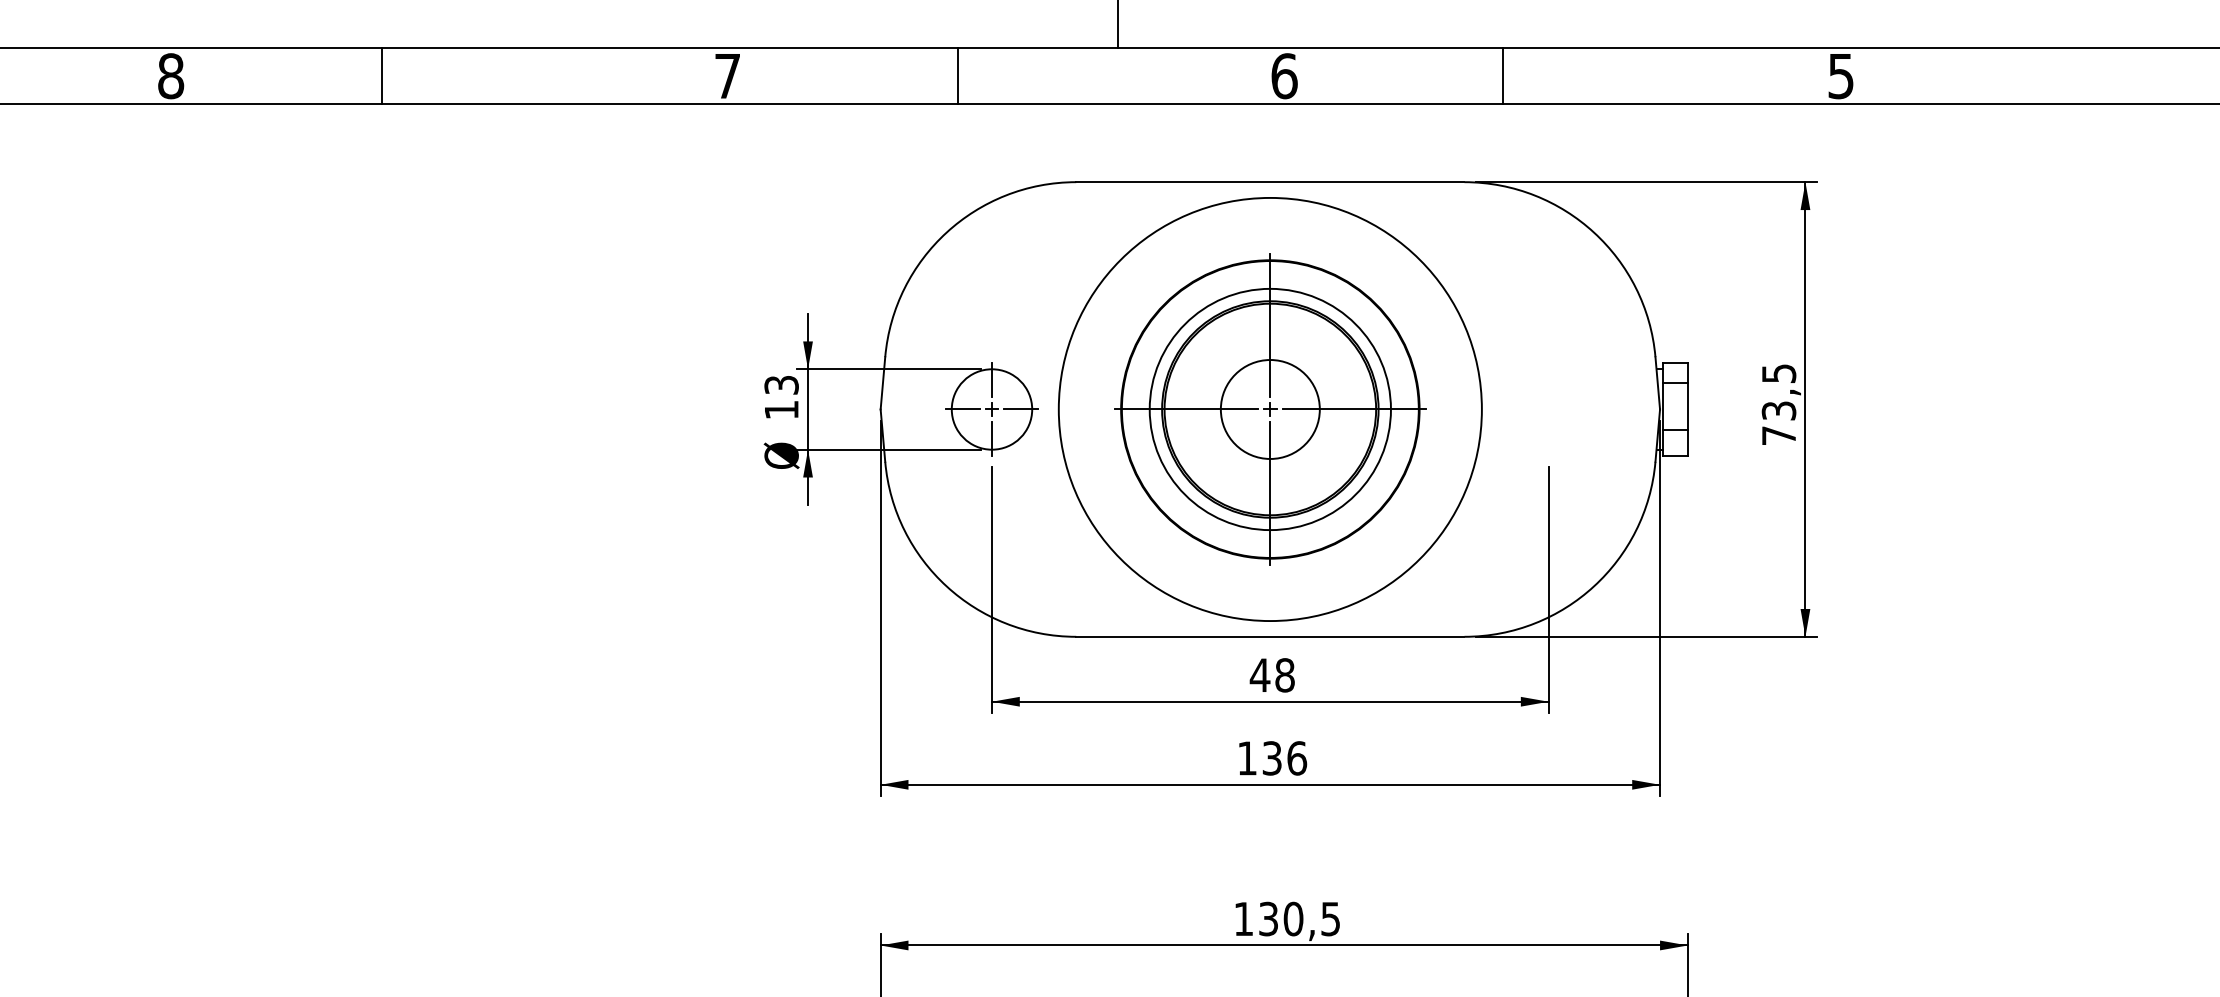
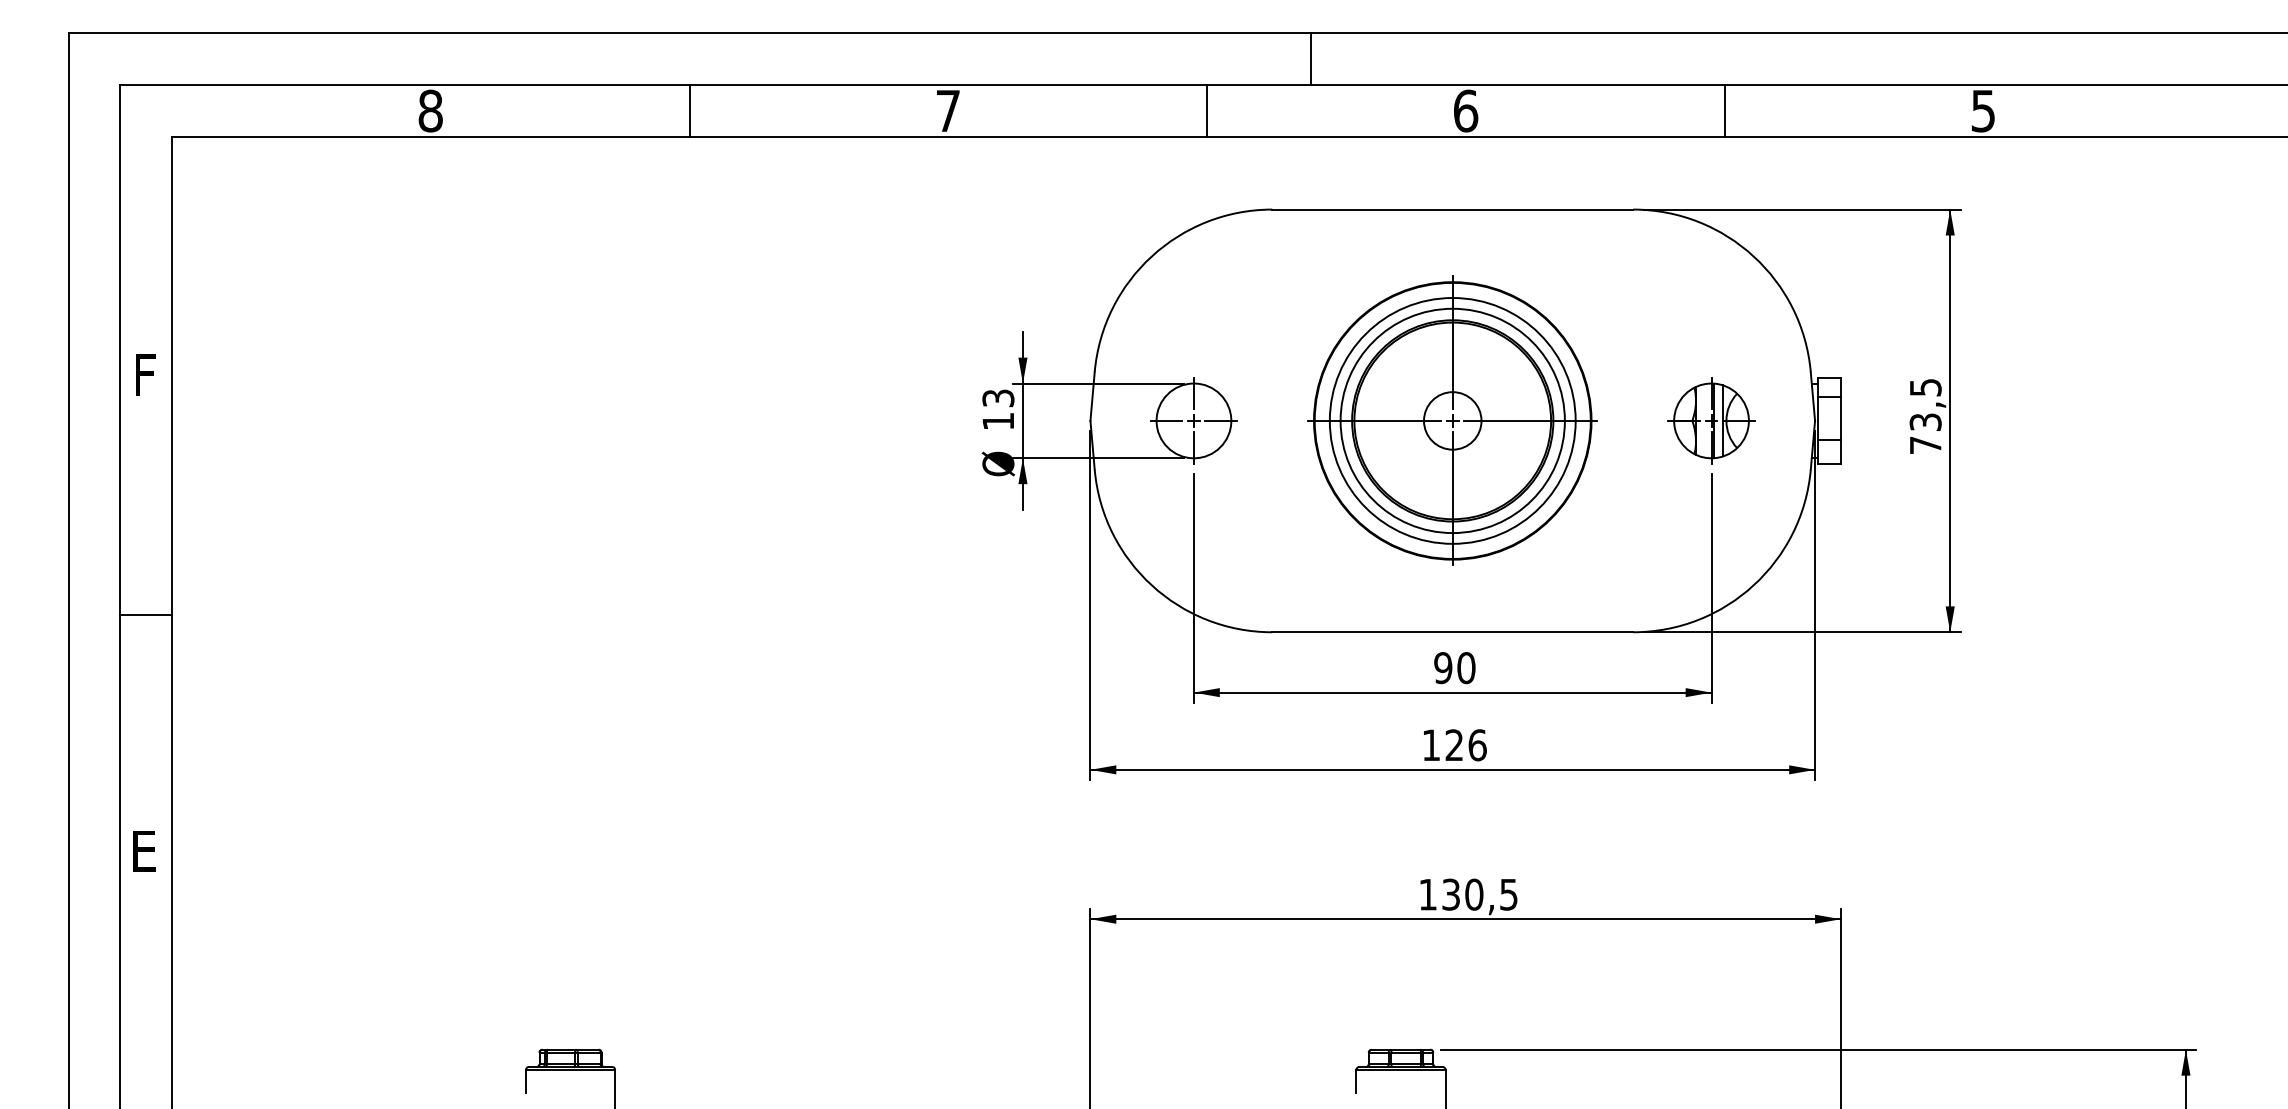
line: (381, 75) -> (689, 110), moved
line: (958, 75) -> (1207, 110), moved
line: (1502, 75) -> (1724, 110), moved
circle: (1270, 409) -> (1452, 420), size x0.62
circle: (1270, 409) -> (1452, 420), size x0.62
part: (1548, 409) -> (1711, 420), added
text: (1272, 675) -> (1454, 668), 48 -> 90
text: (1272, 758) -> (1454, 745), 136 -> 126

